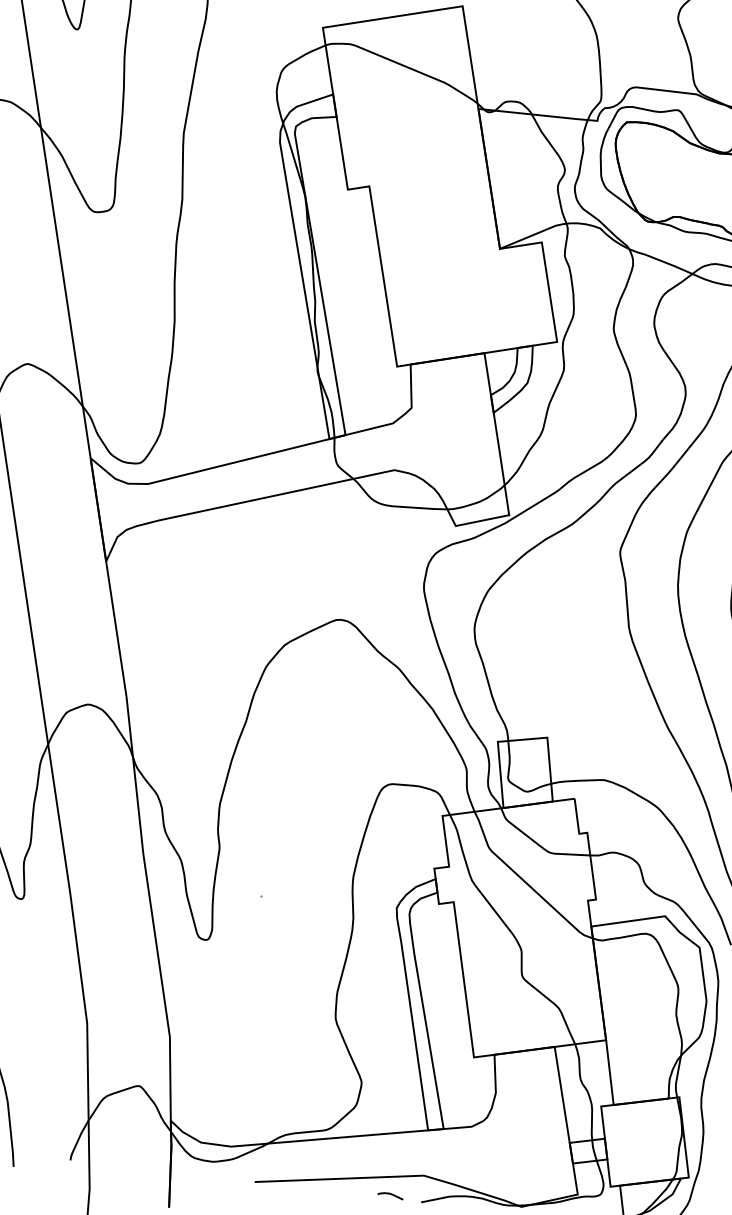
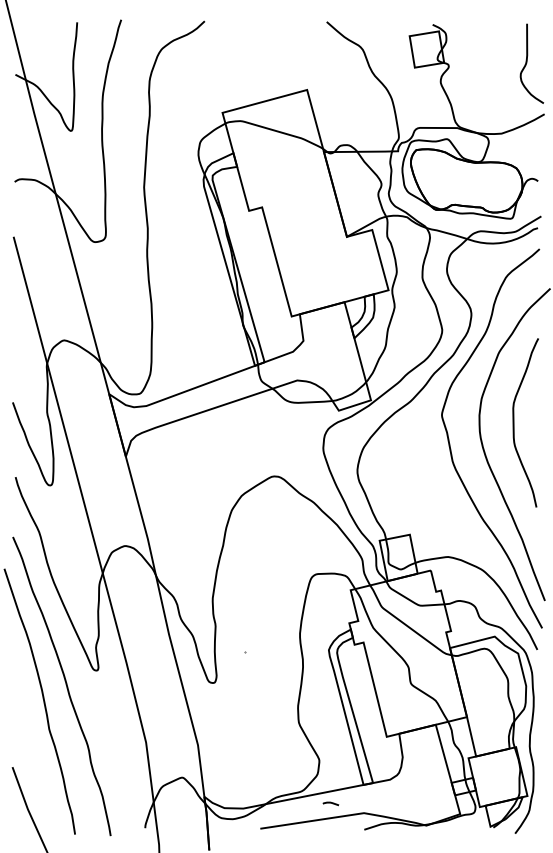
curve: (389, 1195) -> (330, 803), moved

